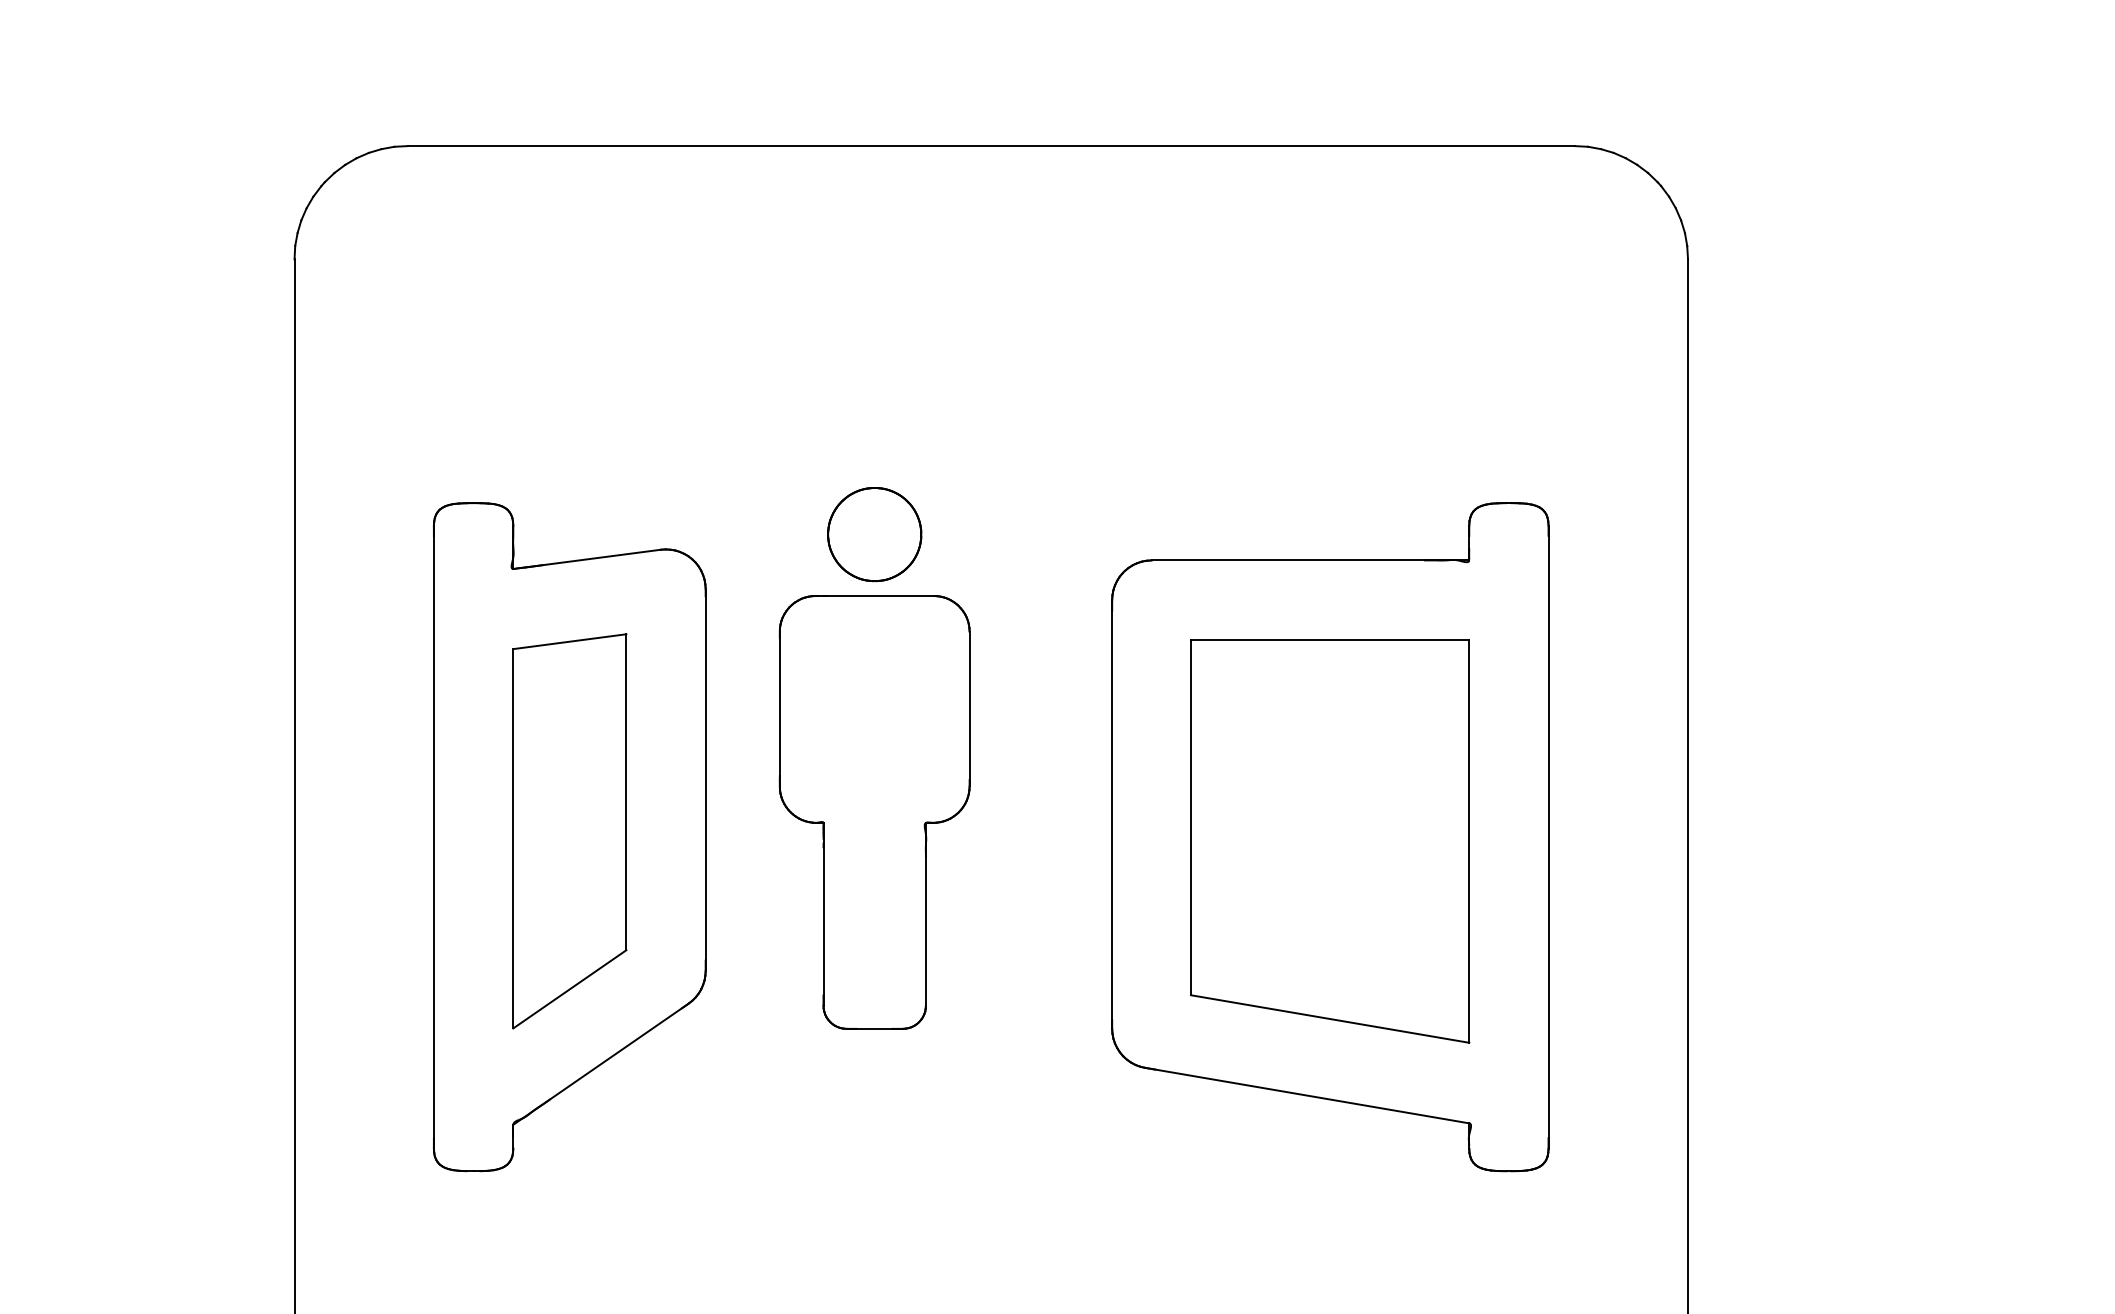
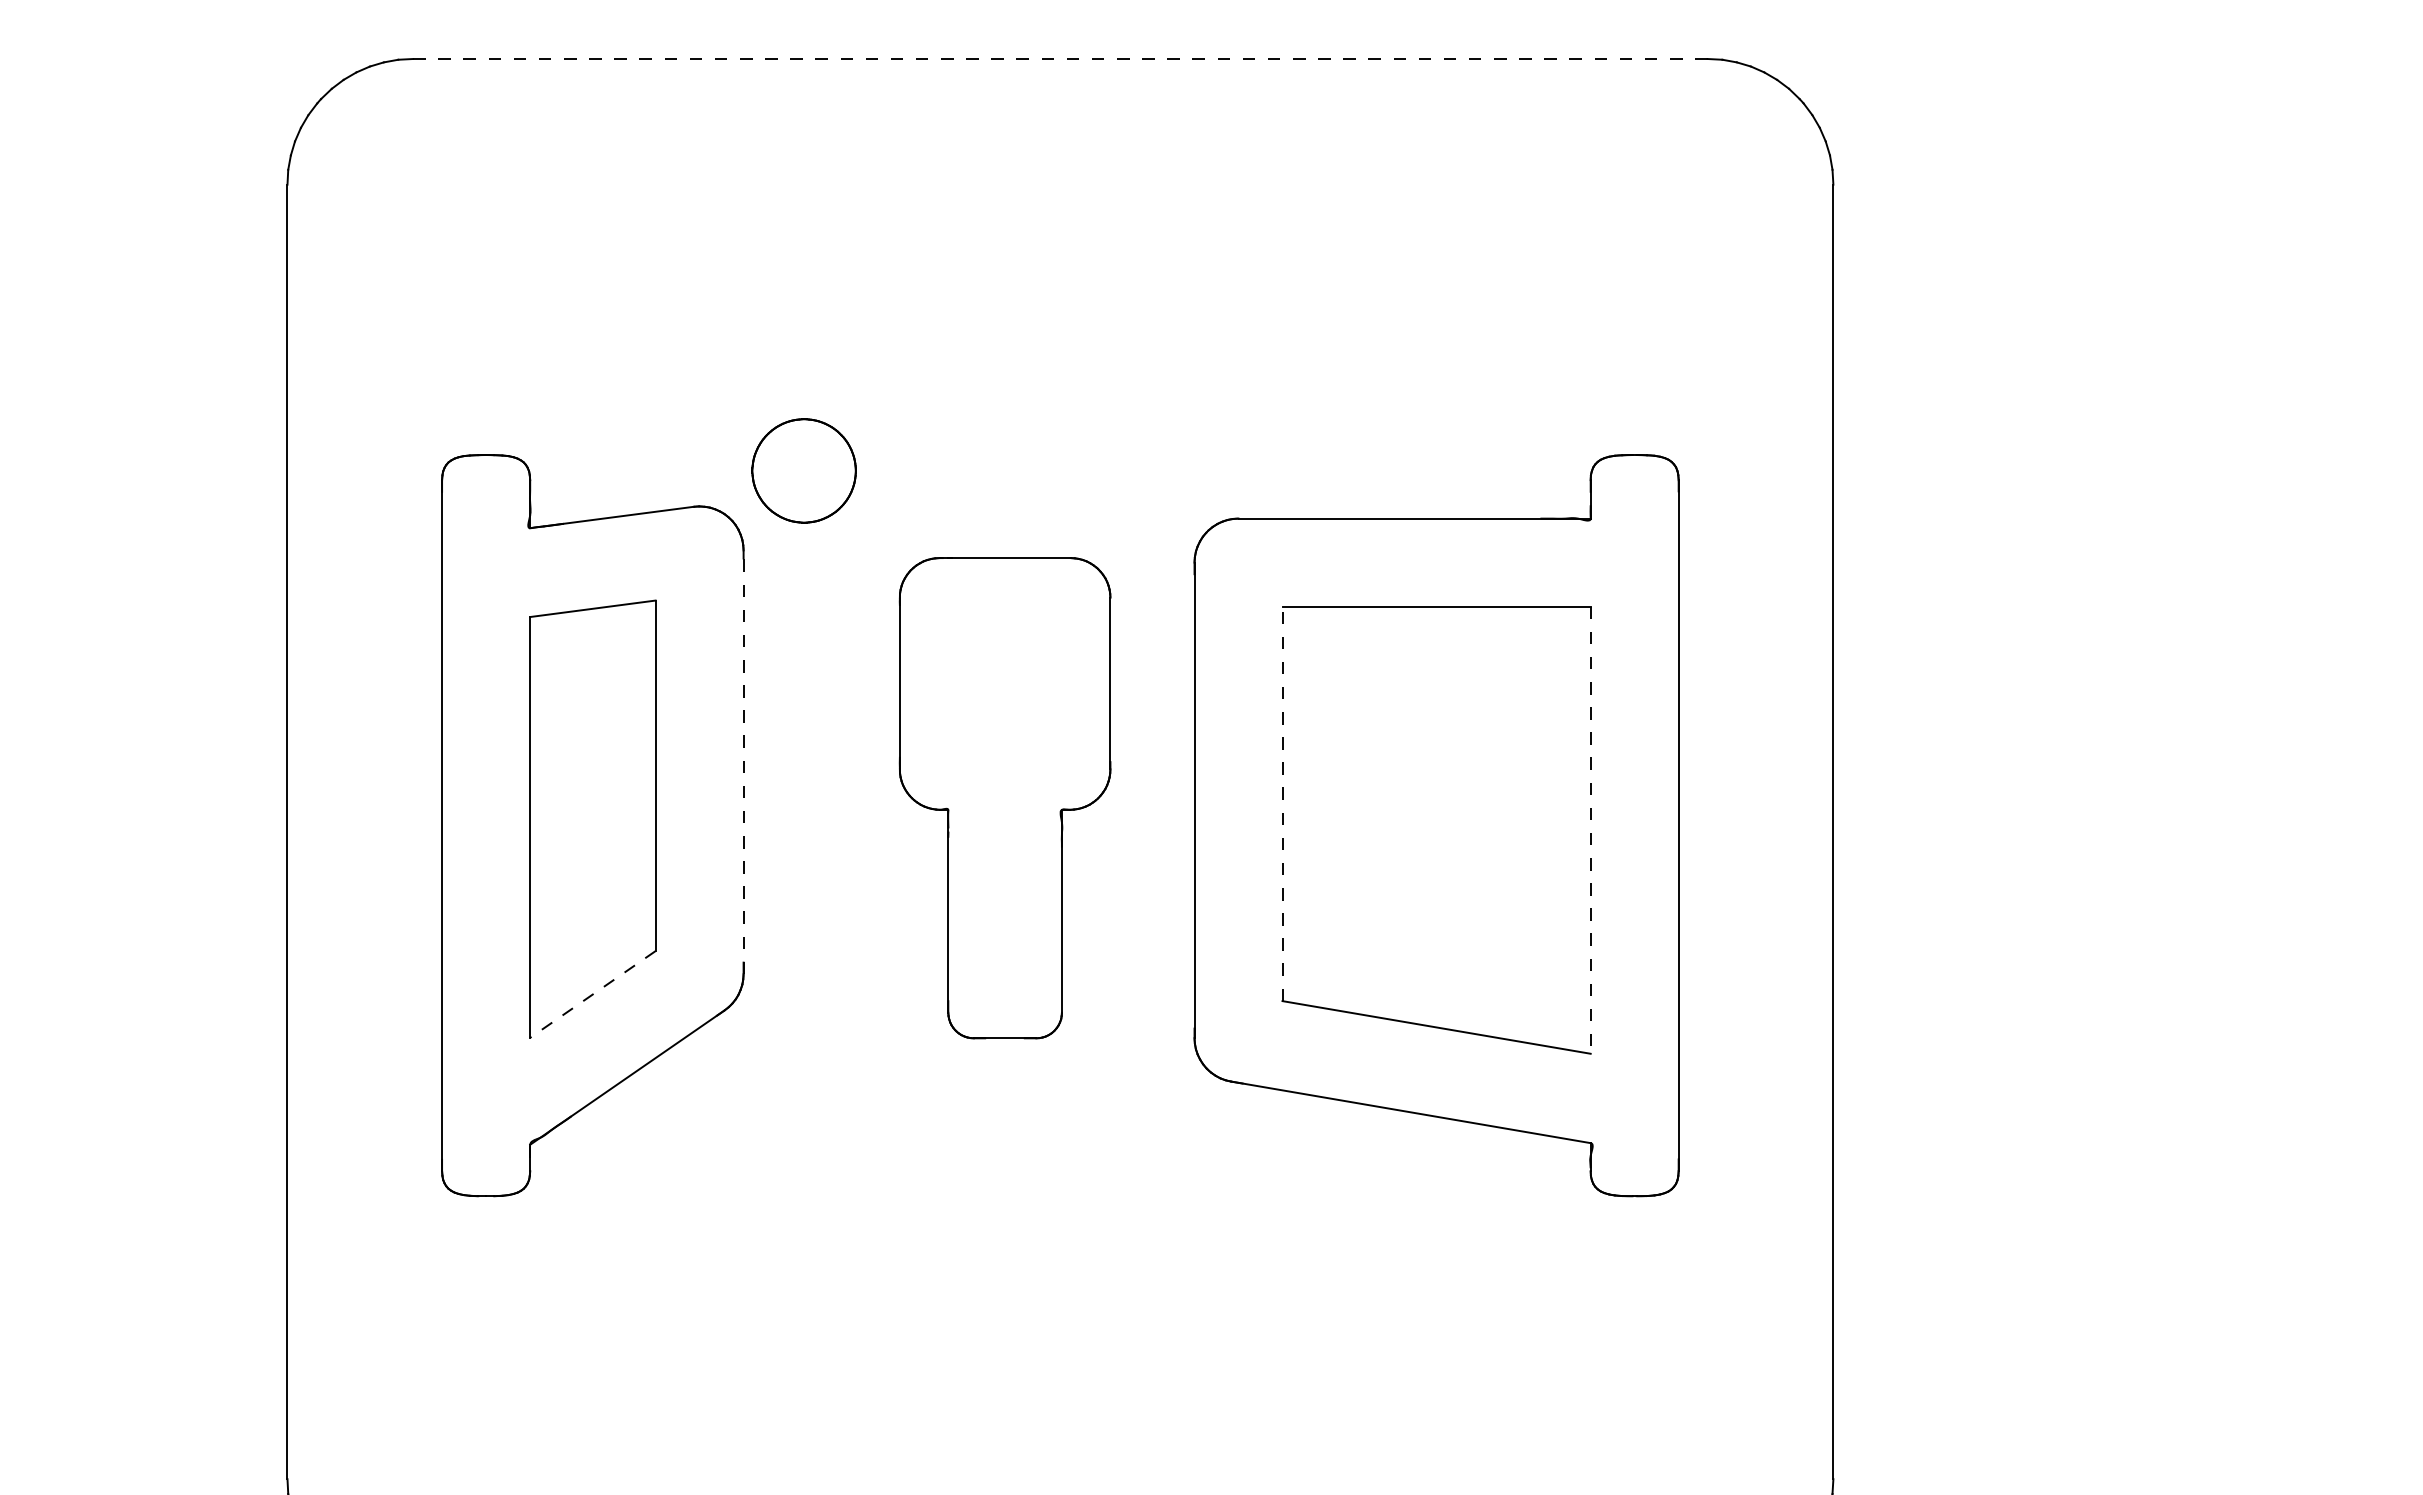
line: (991, 146) -> (1060, 59), solid -> dashed
part: (874, 534) -> (803, 470), moved
line: (705, 780) -> (743, 762), solid -> dashed
part: (874, 812) -> (1004, 798), moved
line: (1191, 817) -> (1282, 803), solid -> dashed
line: (1469, 841) -> (1590, 830), solid -> dashed
line: (569, 989) -> (592, 994), solid -> dashed

